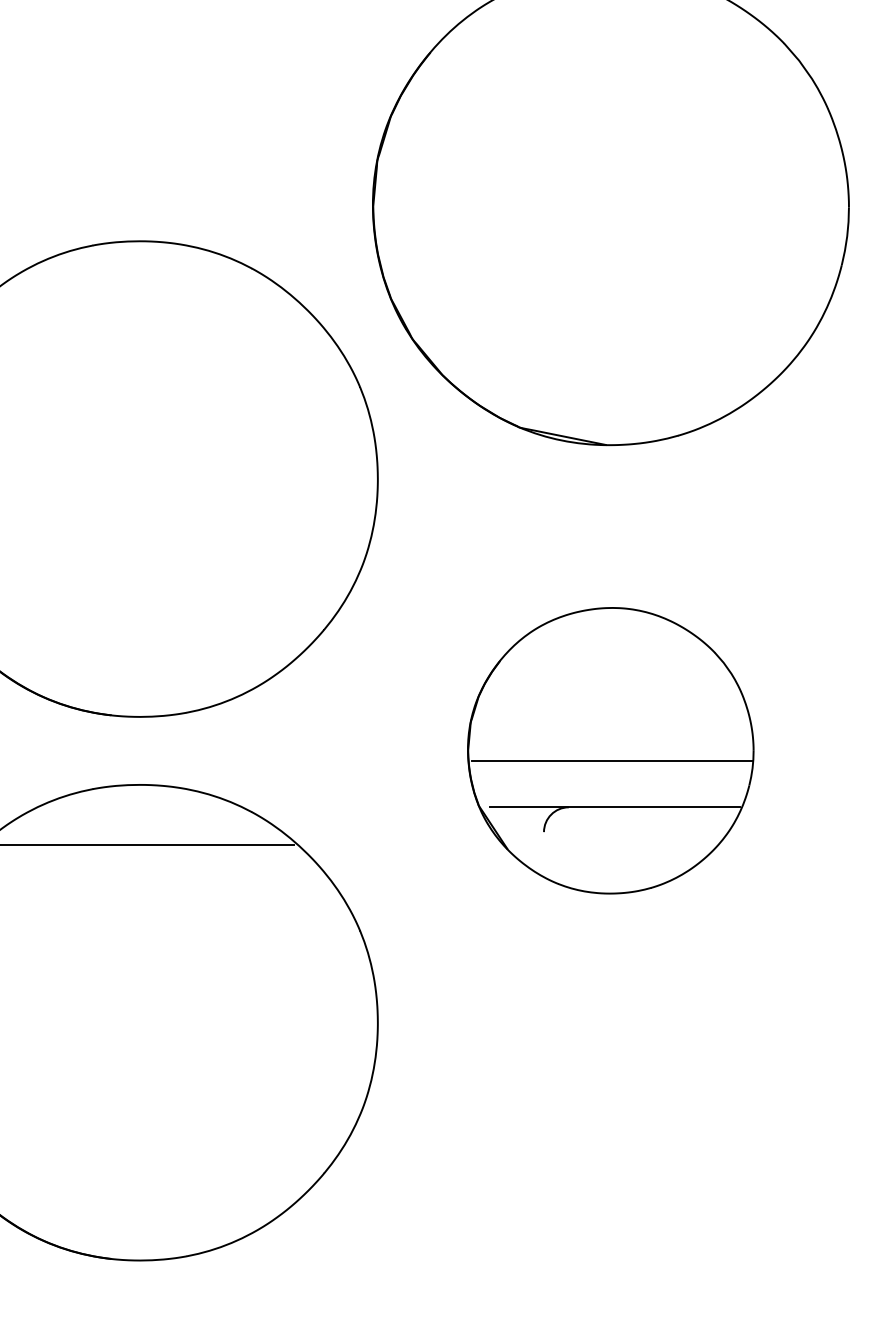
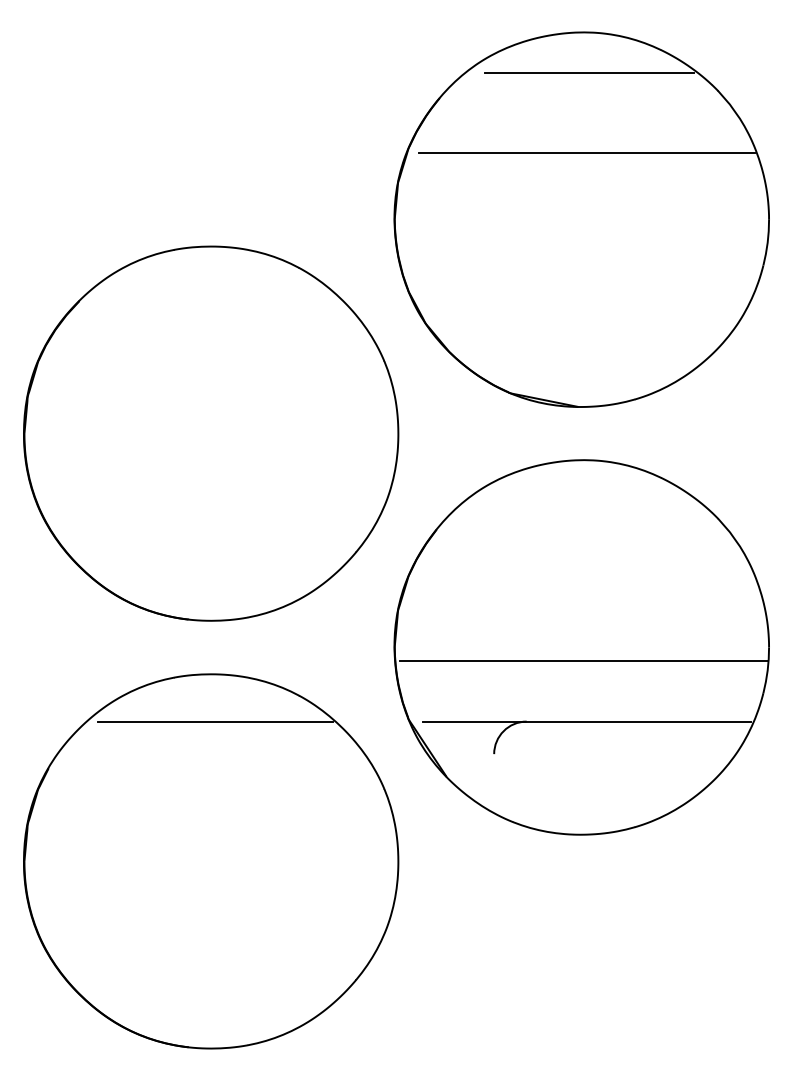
line: (620, 21) -> (589, 73), added
line: (618, 122) -> (587, 153), added
part: (610, 750) -> (581, 647), size x1.67

